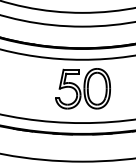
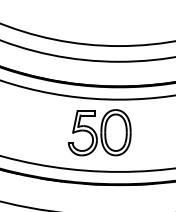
part: (82, 88) -> (99, 132), moved

